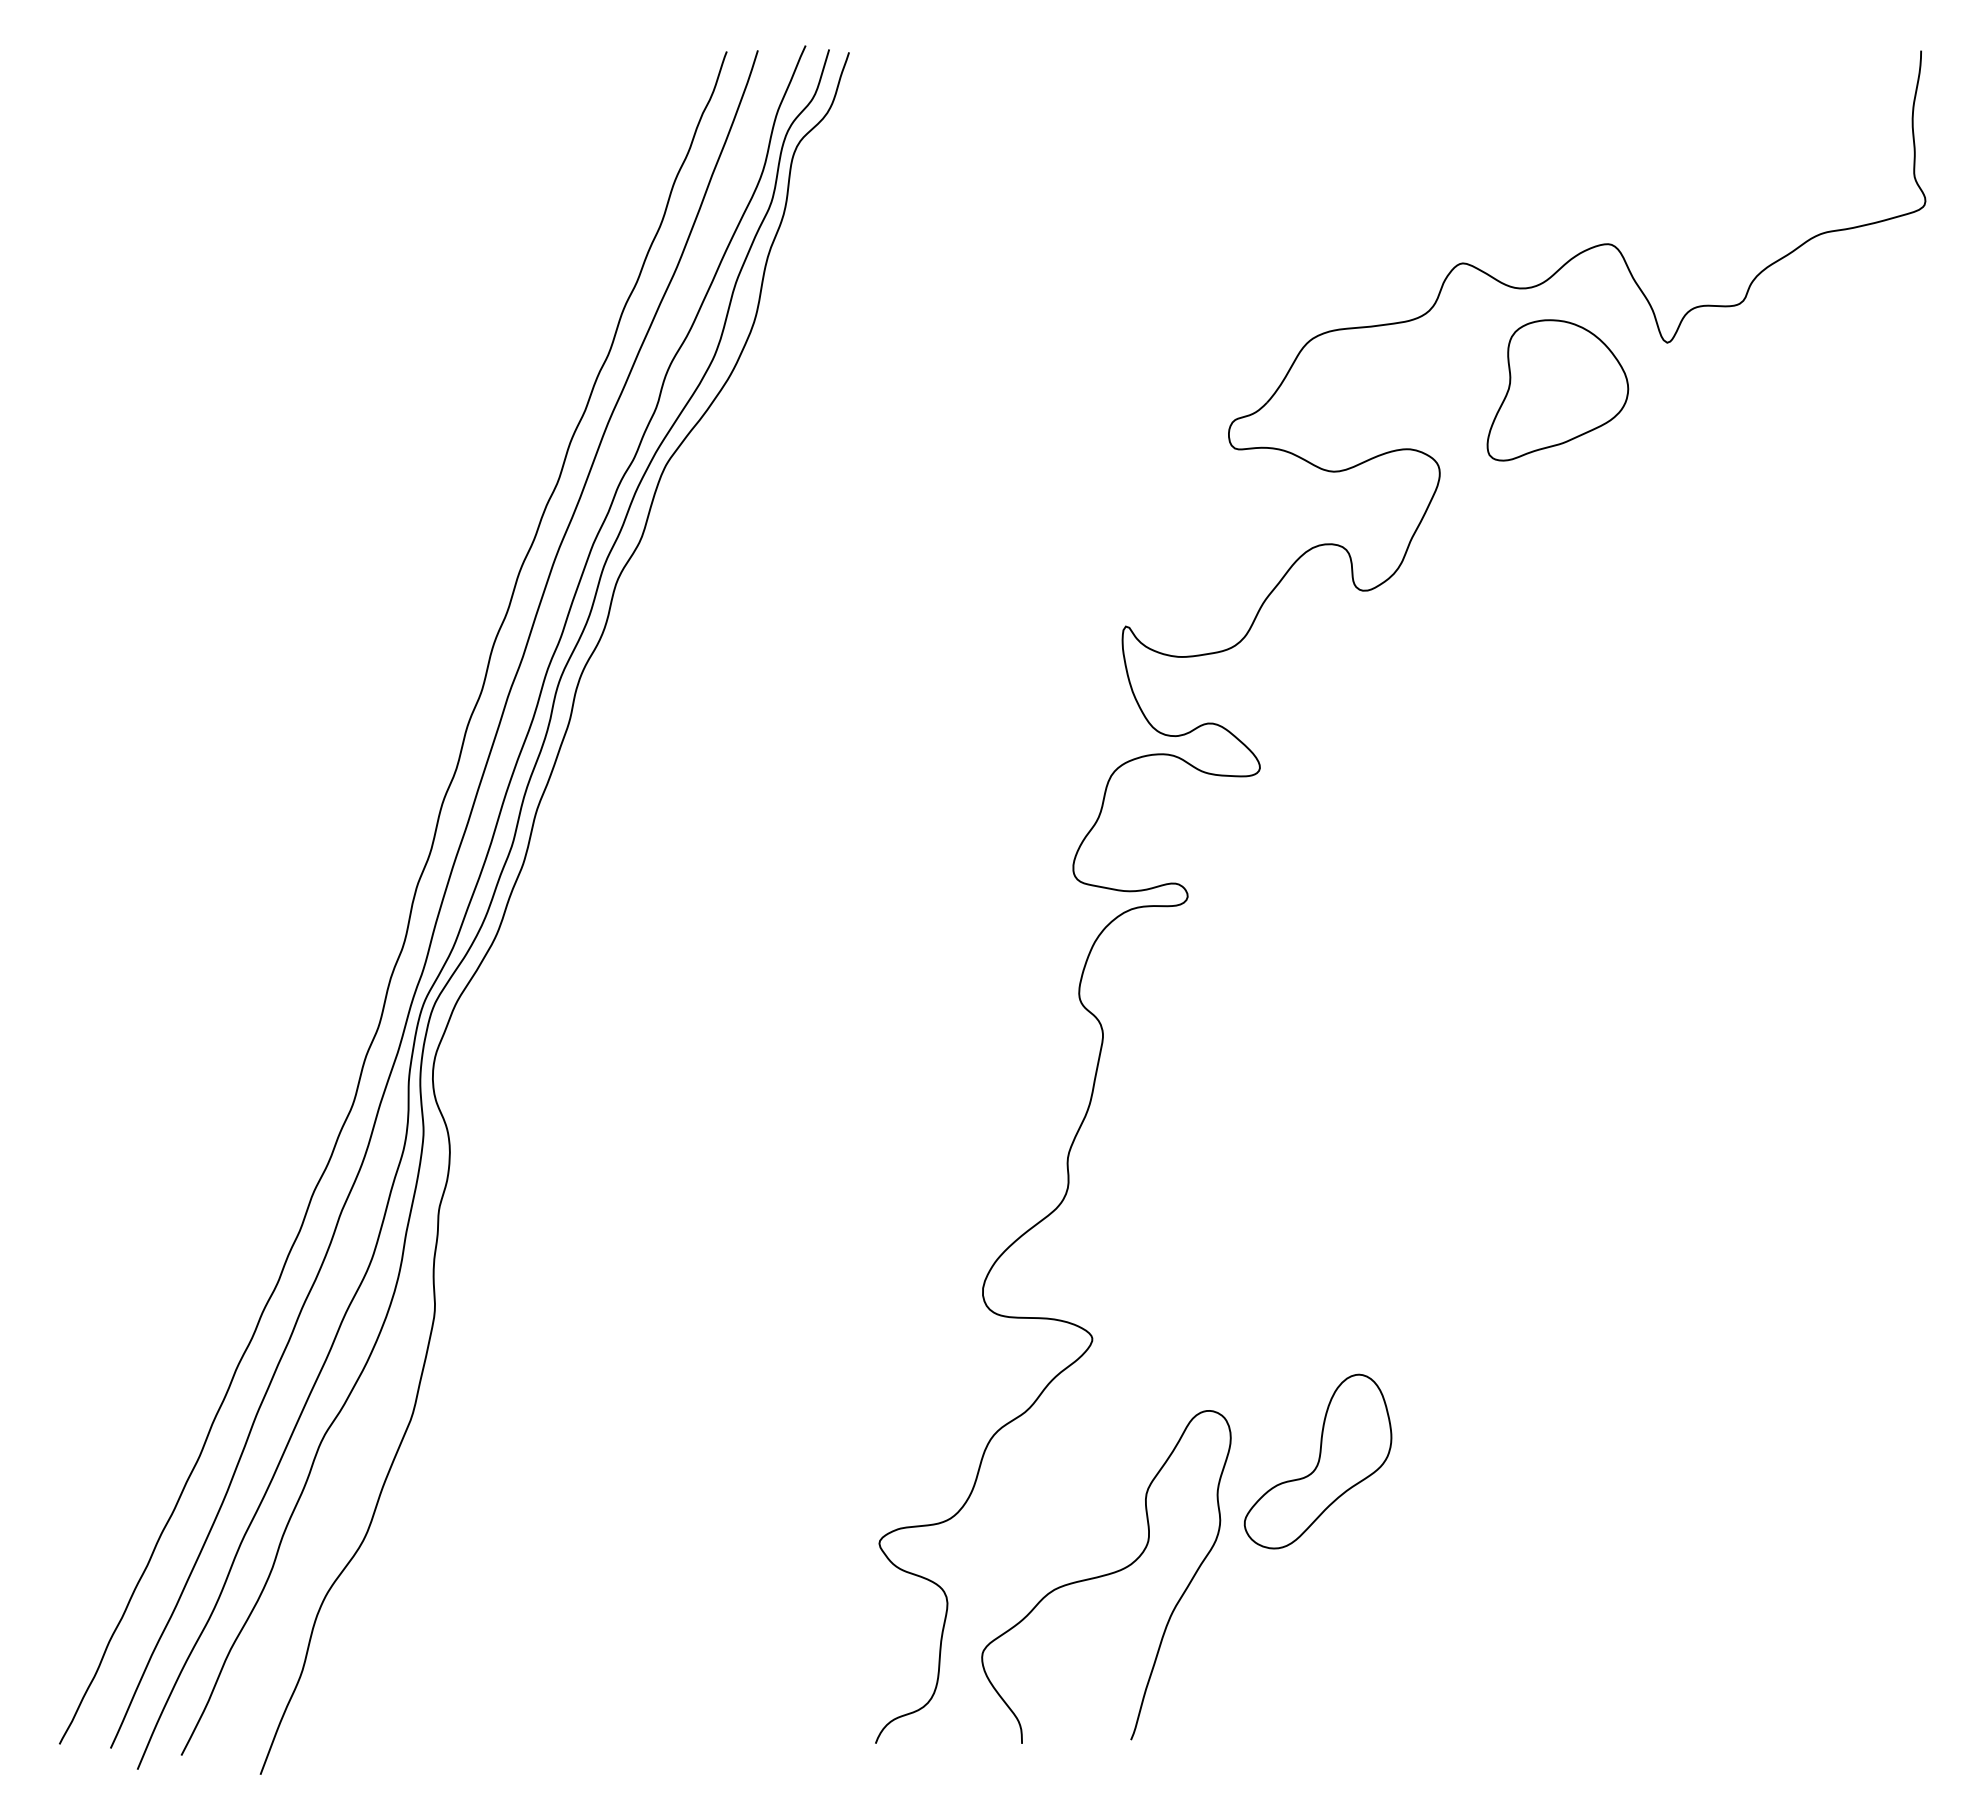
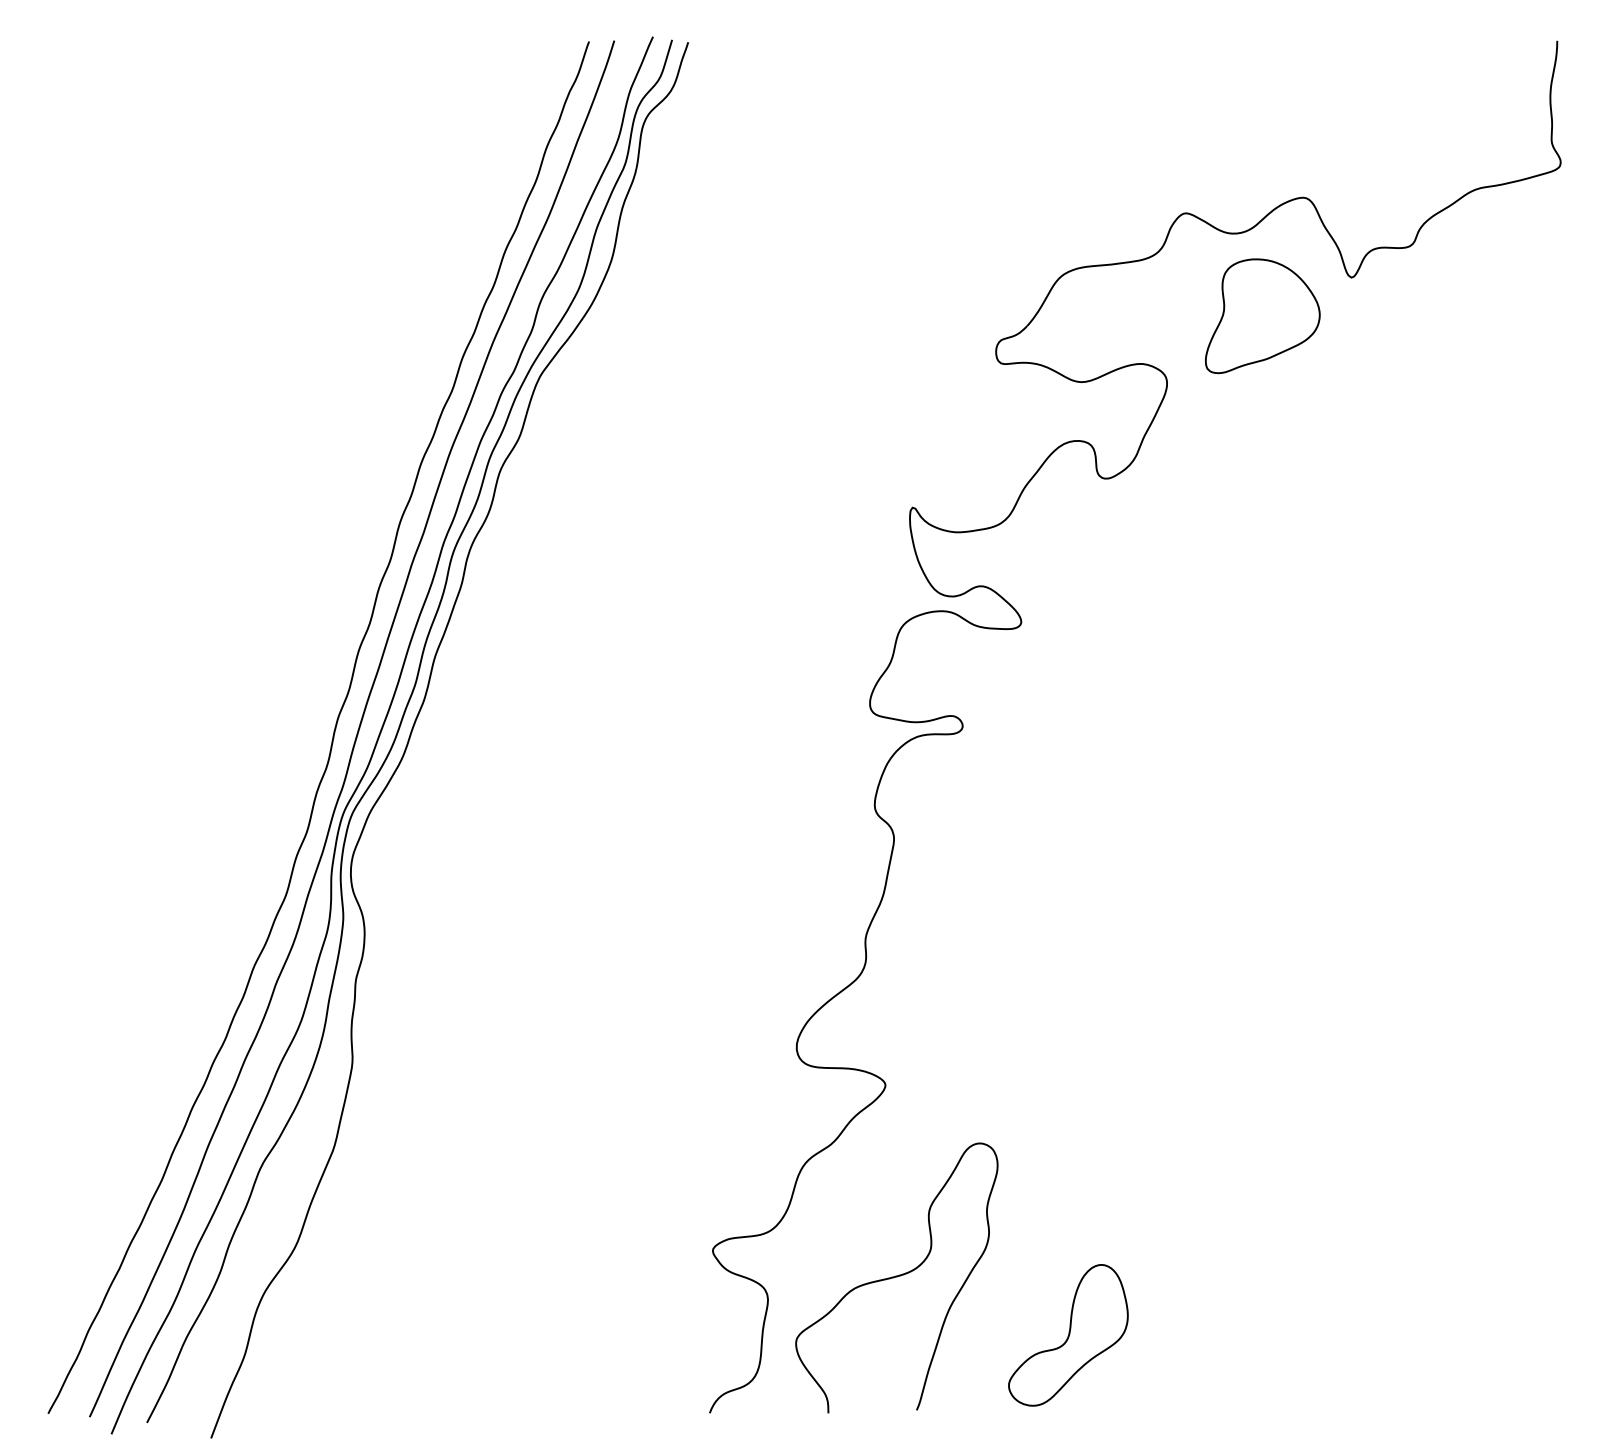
part: (1317, 1461) -> (1067, 1335), moved

